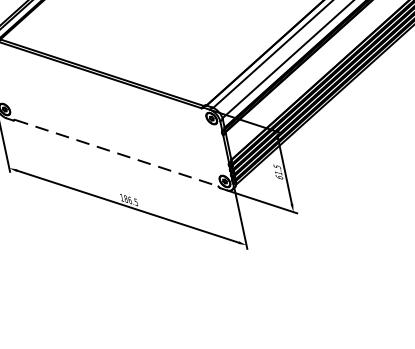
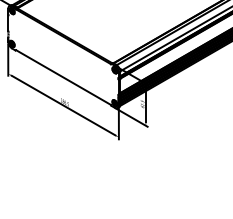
line: (116, 152) -> (63, 77), dashed -> solid

